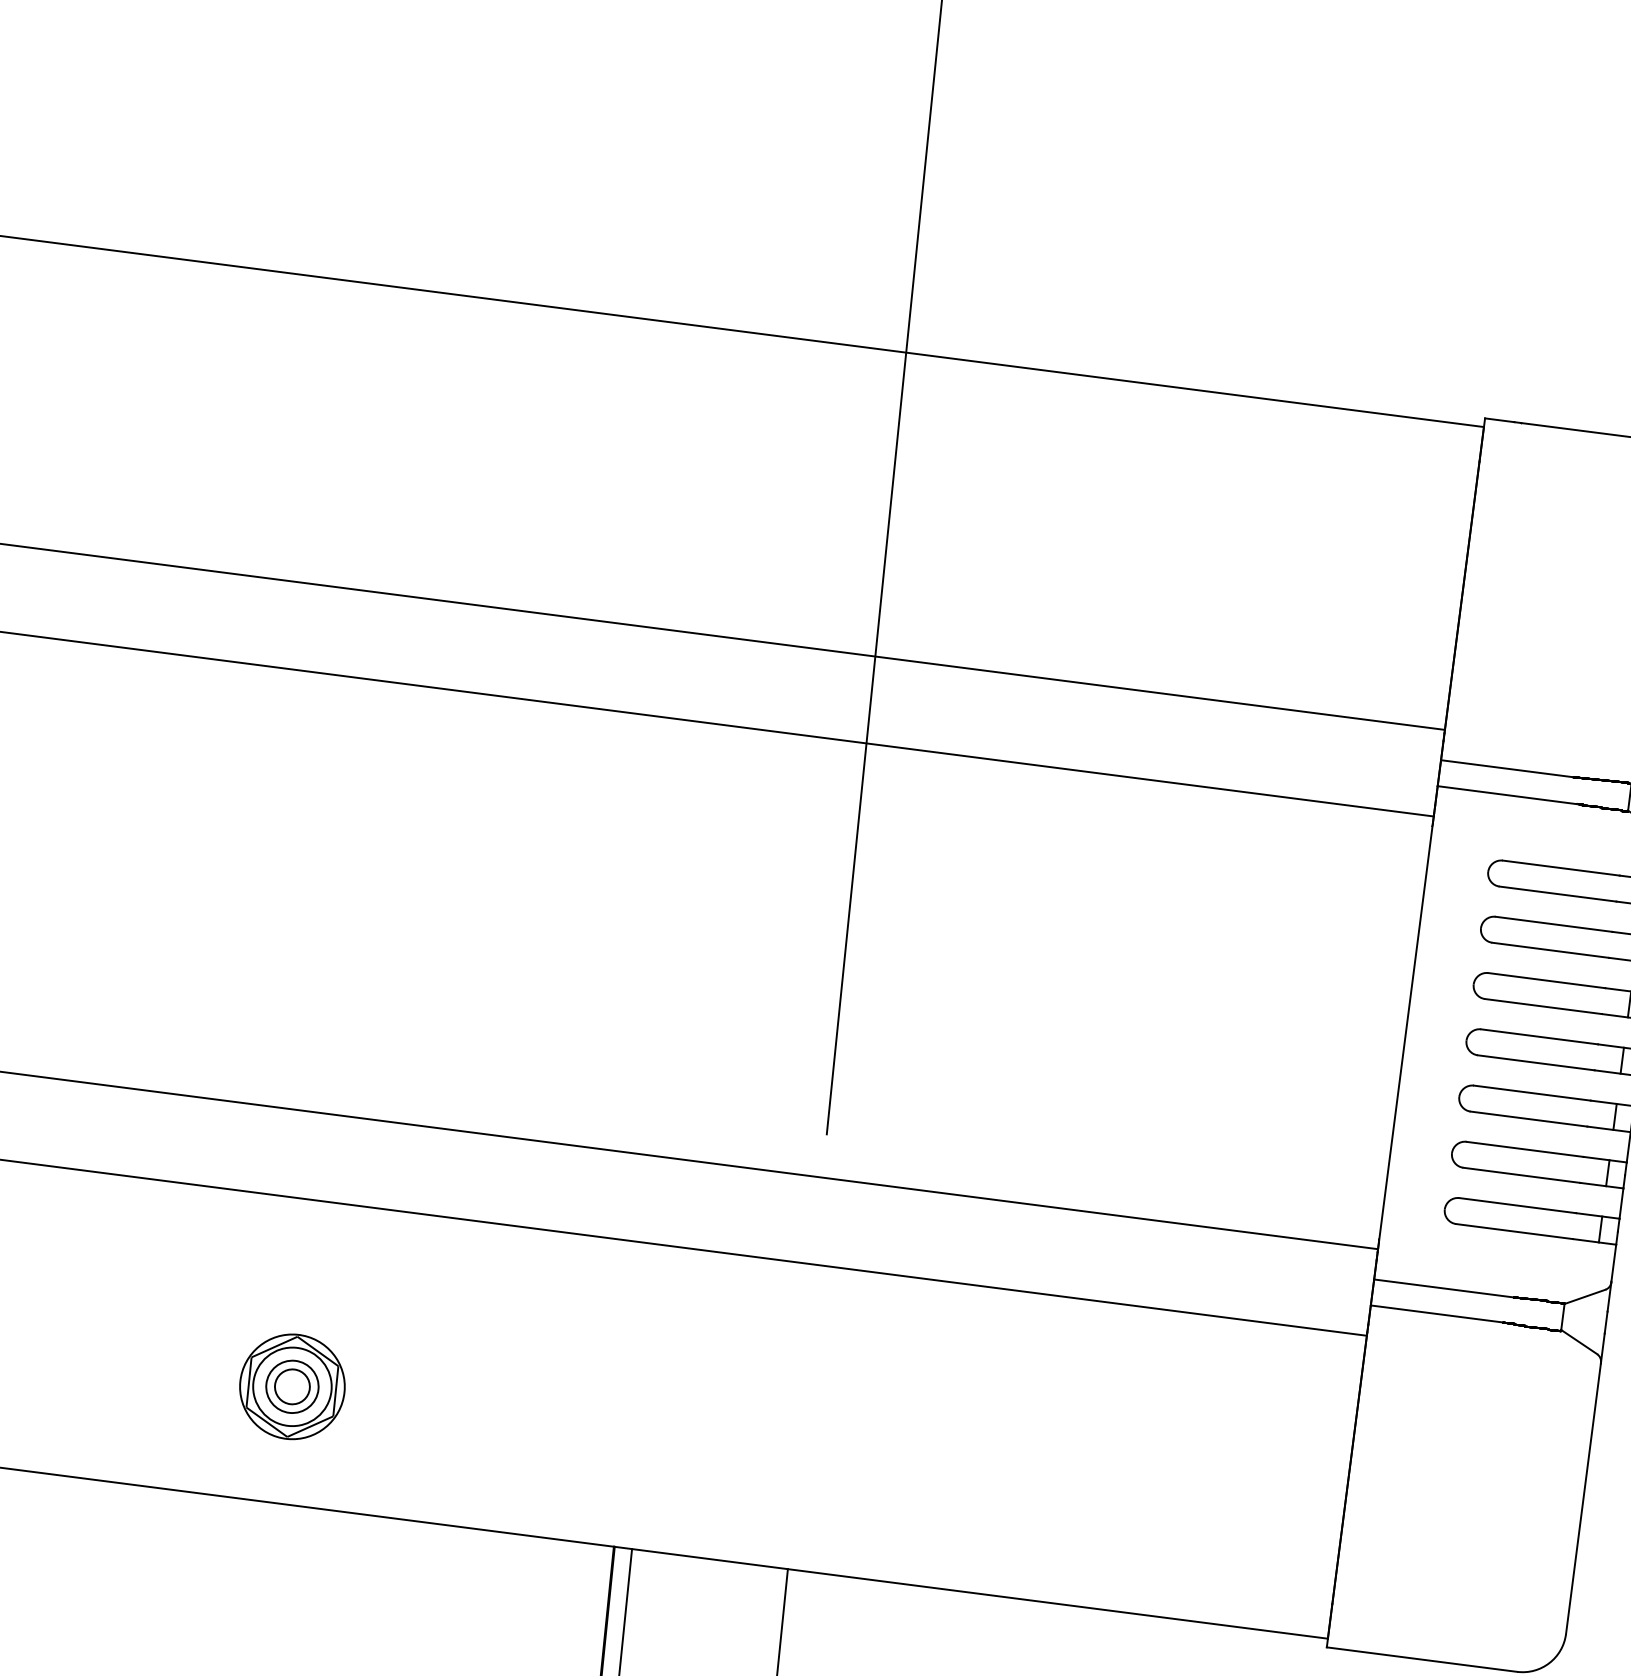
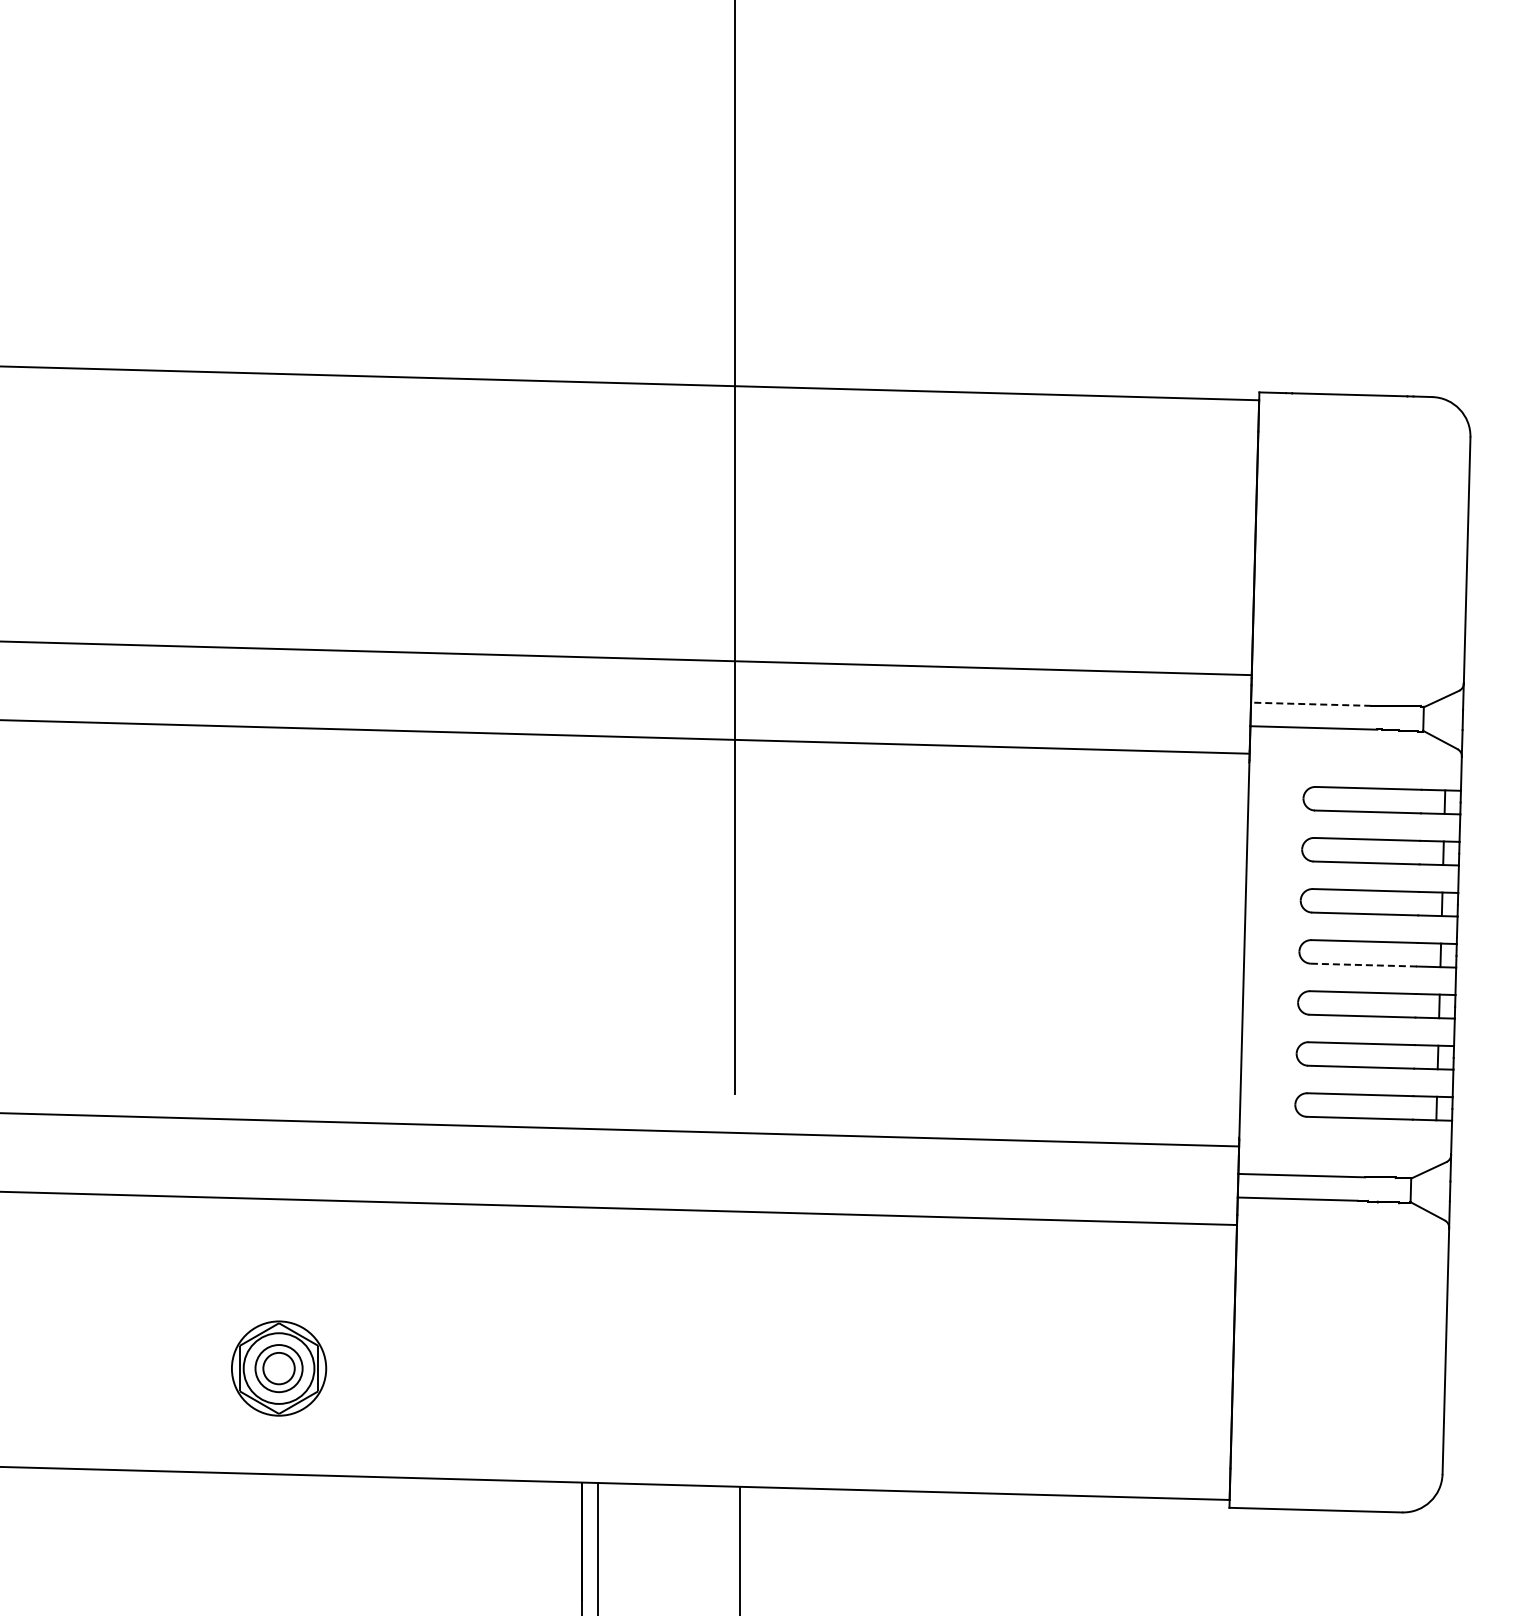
line: (1506, 768) -> (1310, 704), solid -> dashed
line: (1535, 1063) -> (1363, 965), solid -> dashed

